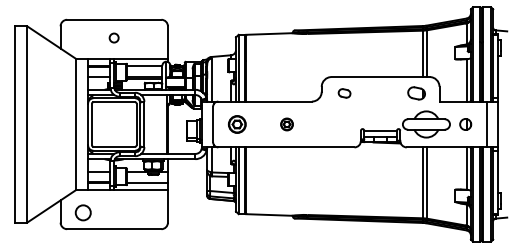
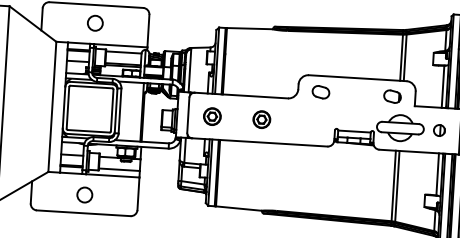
circle: (113, 37) -> (94, 22), size x1.67
part: (344, 93) -> (320, 92), size x1.43
part: (286, 124) -> (261, 119), size x1.43
circle: (82, 212) -> (84, 194), moved

